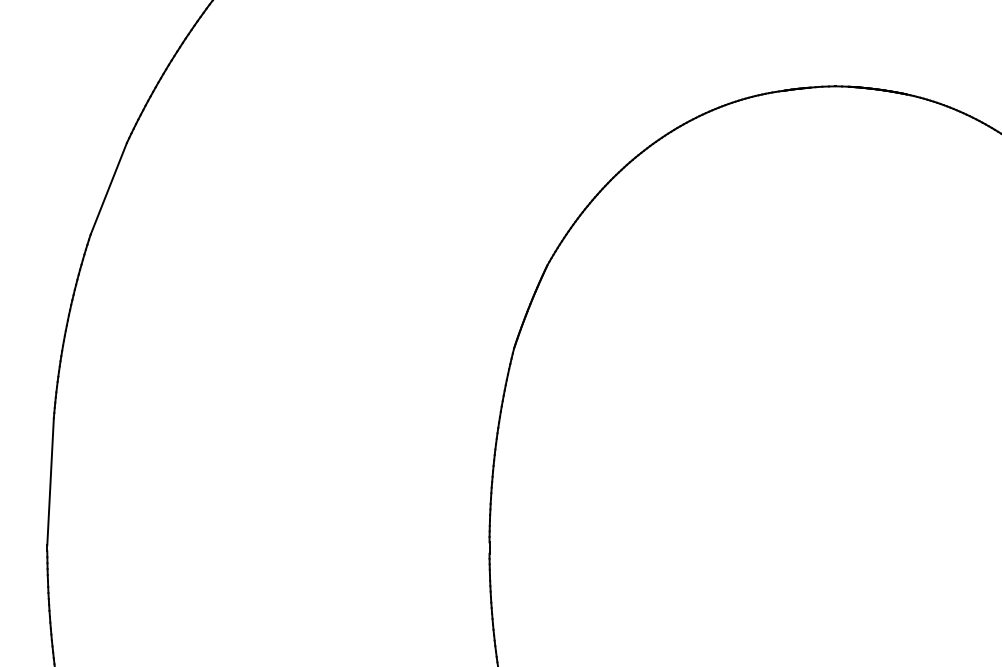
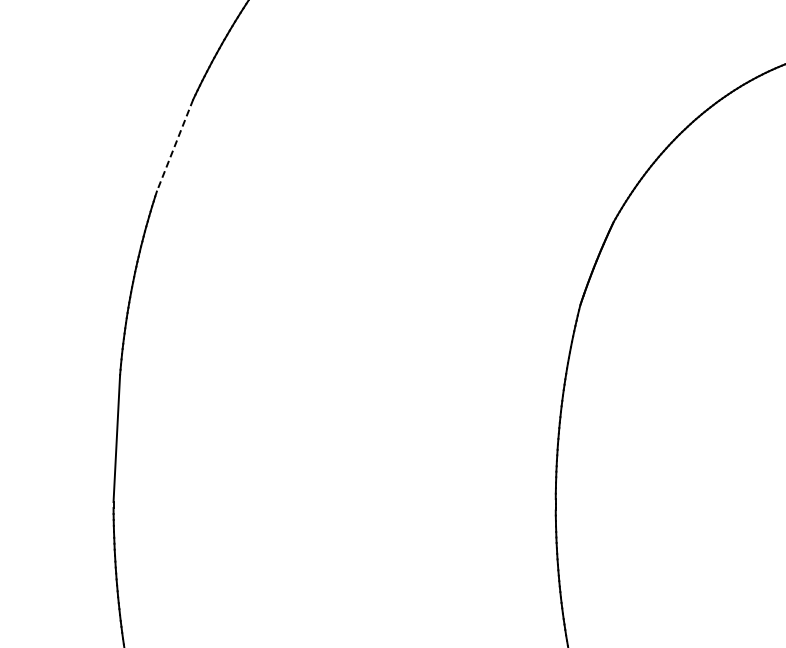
line: (108, 189) -> (174, 146), solid -> dashed

